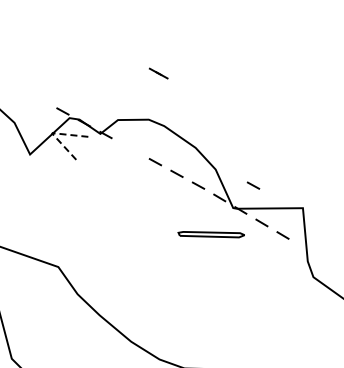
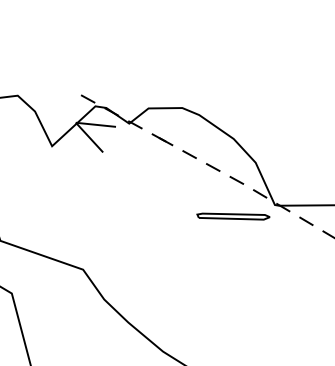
line: (158, 73) -> (162, 139), moved
line: (51, 133) -> (75, 123), dashed -> solid
line: (253, 185) -> (297, 180), removed
part: (210, 234) -> (232, 216), moved

